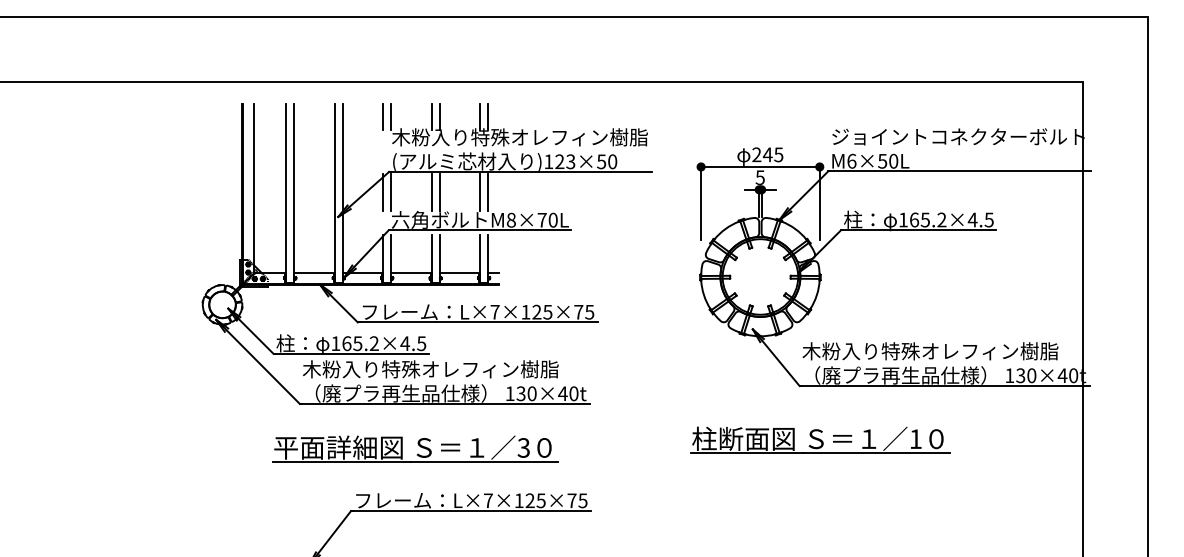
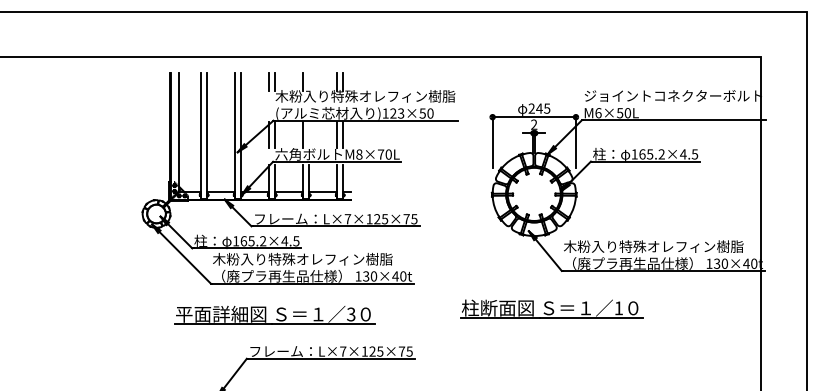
line: (439, 117) -> (308, 82), removed
text: (759, 177) -> (533, 124), 5 -> 2
line: (439, 191) -> (308, 134), removed
part: (820, 439) -> (551, 308), moved
part: (415, 448) -> (275, 314), moved

